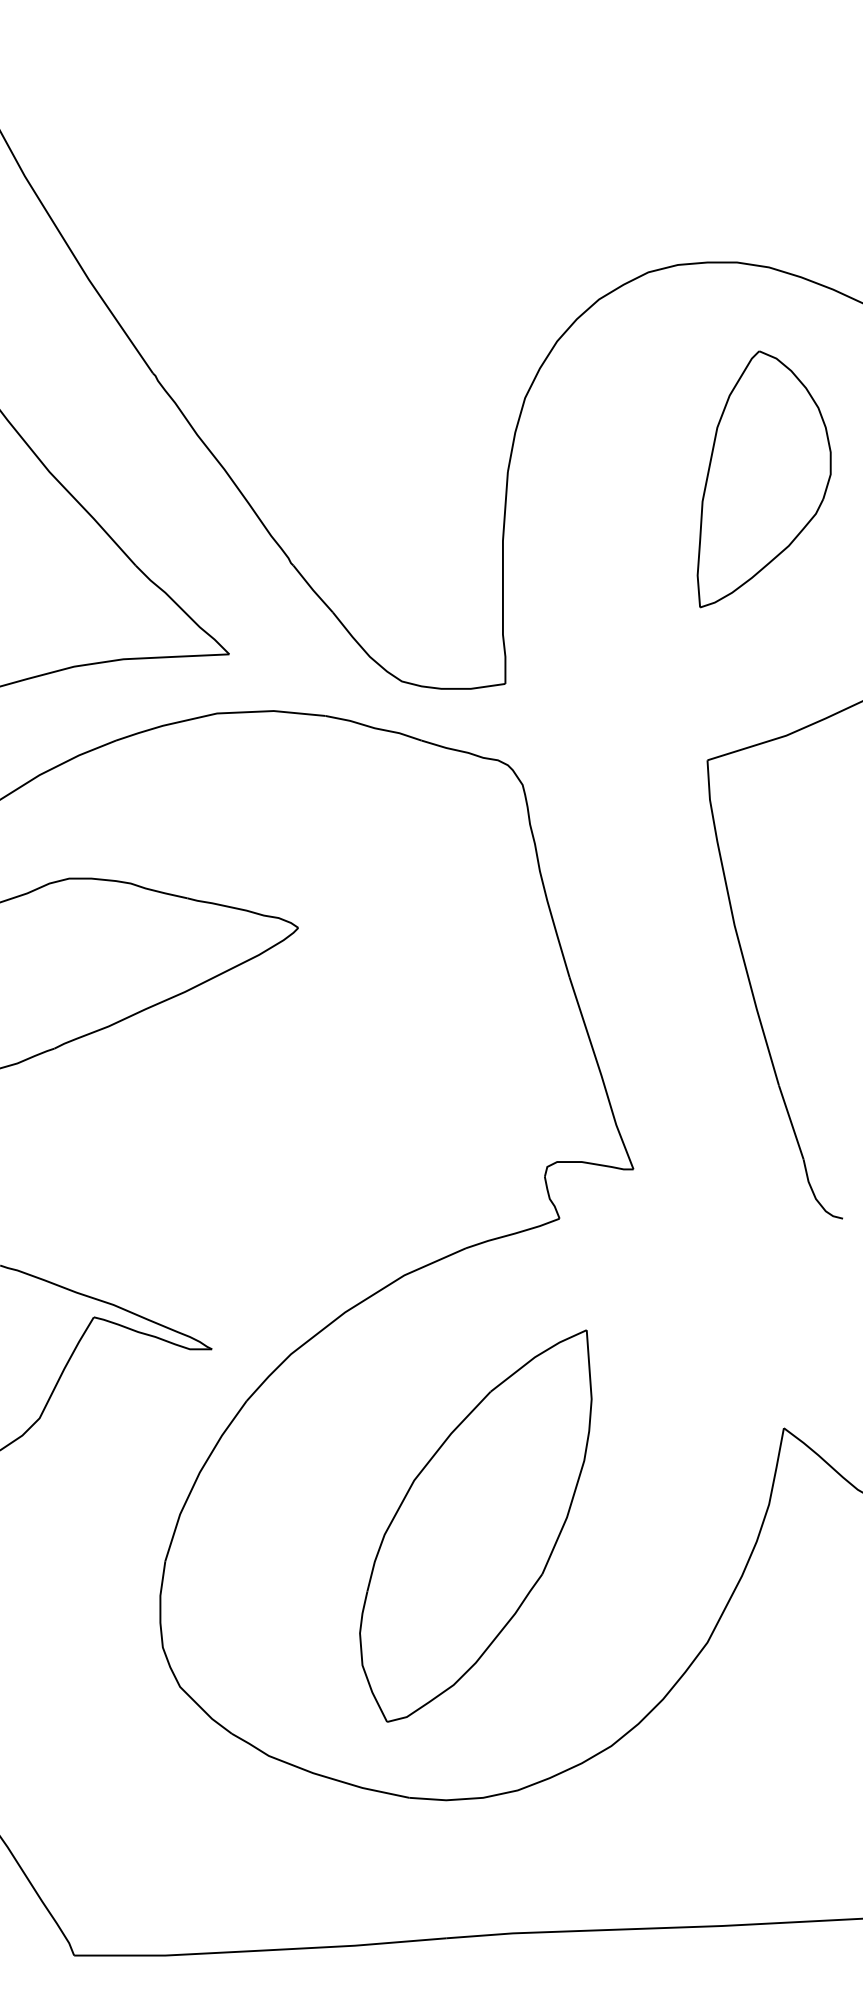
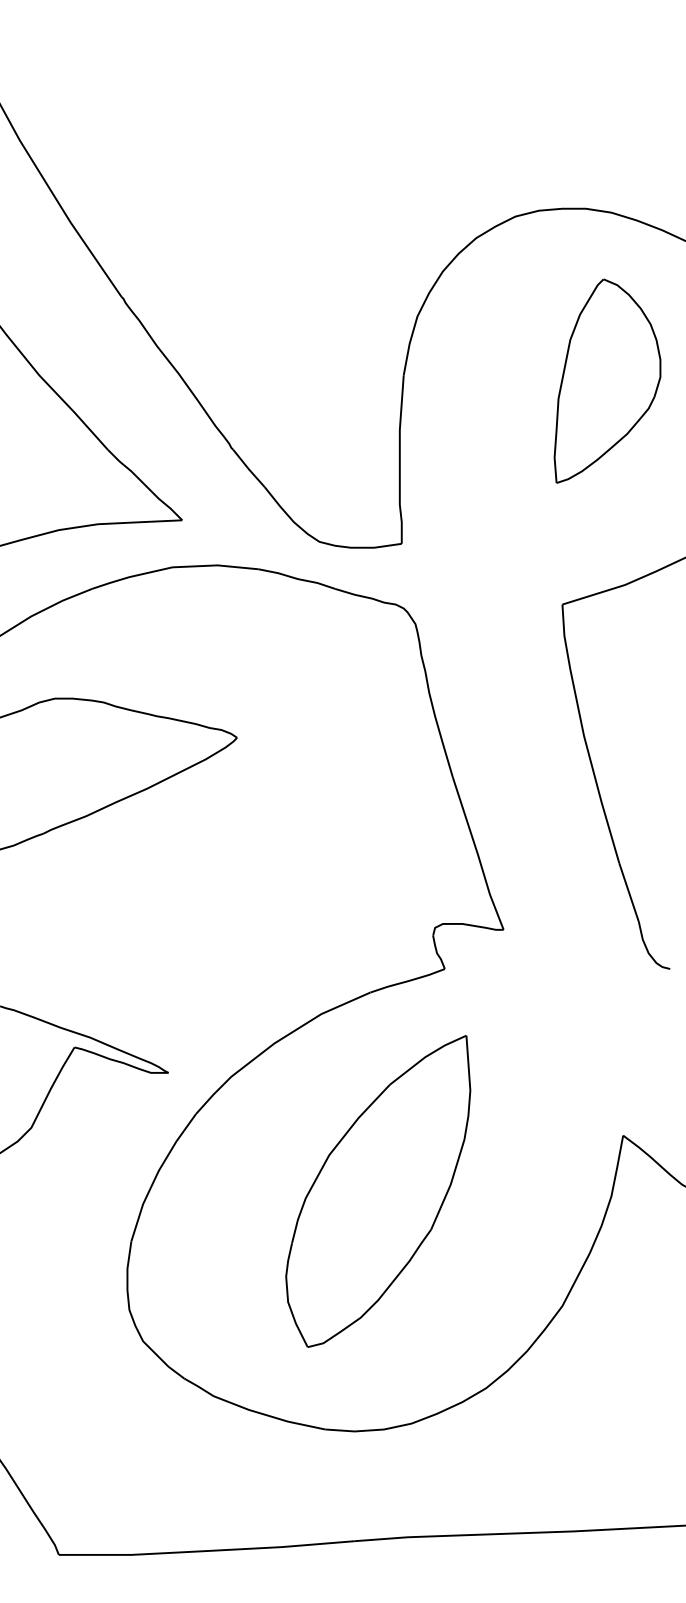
part: (476, 1526) -> (378, 1191), moved

